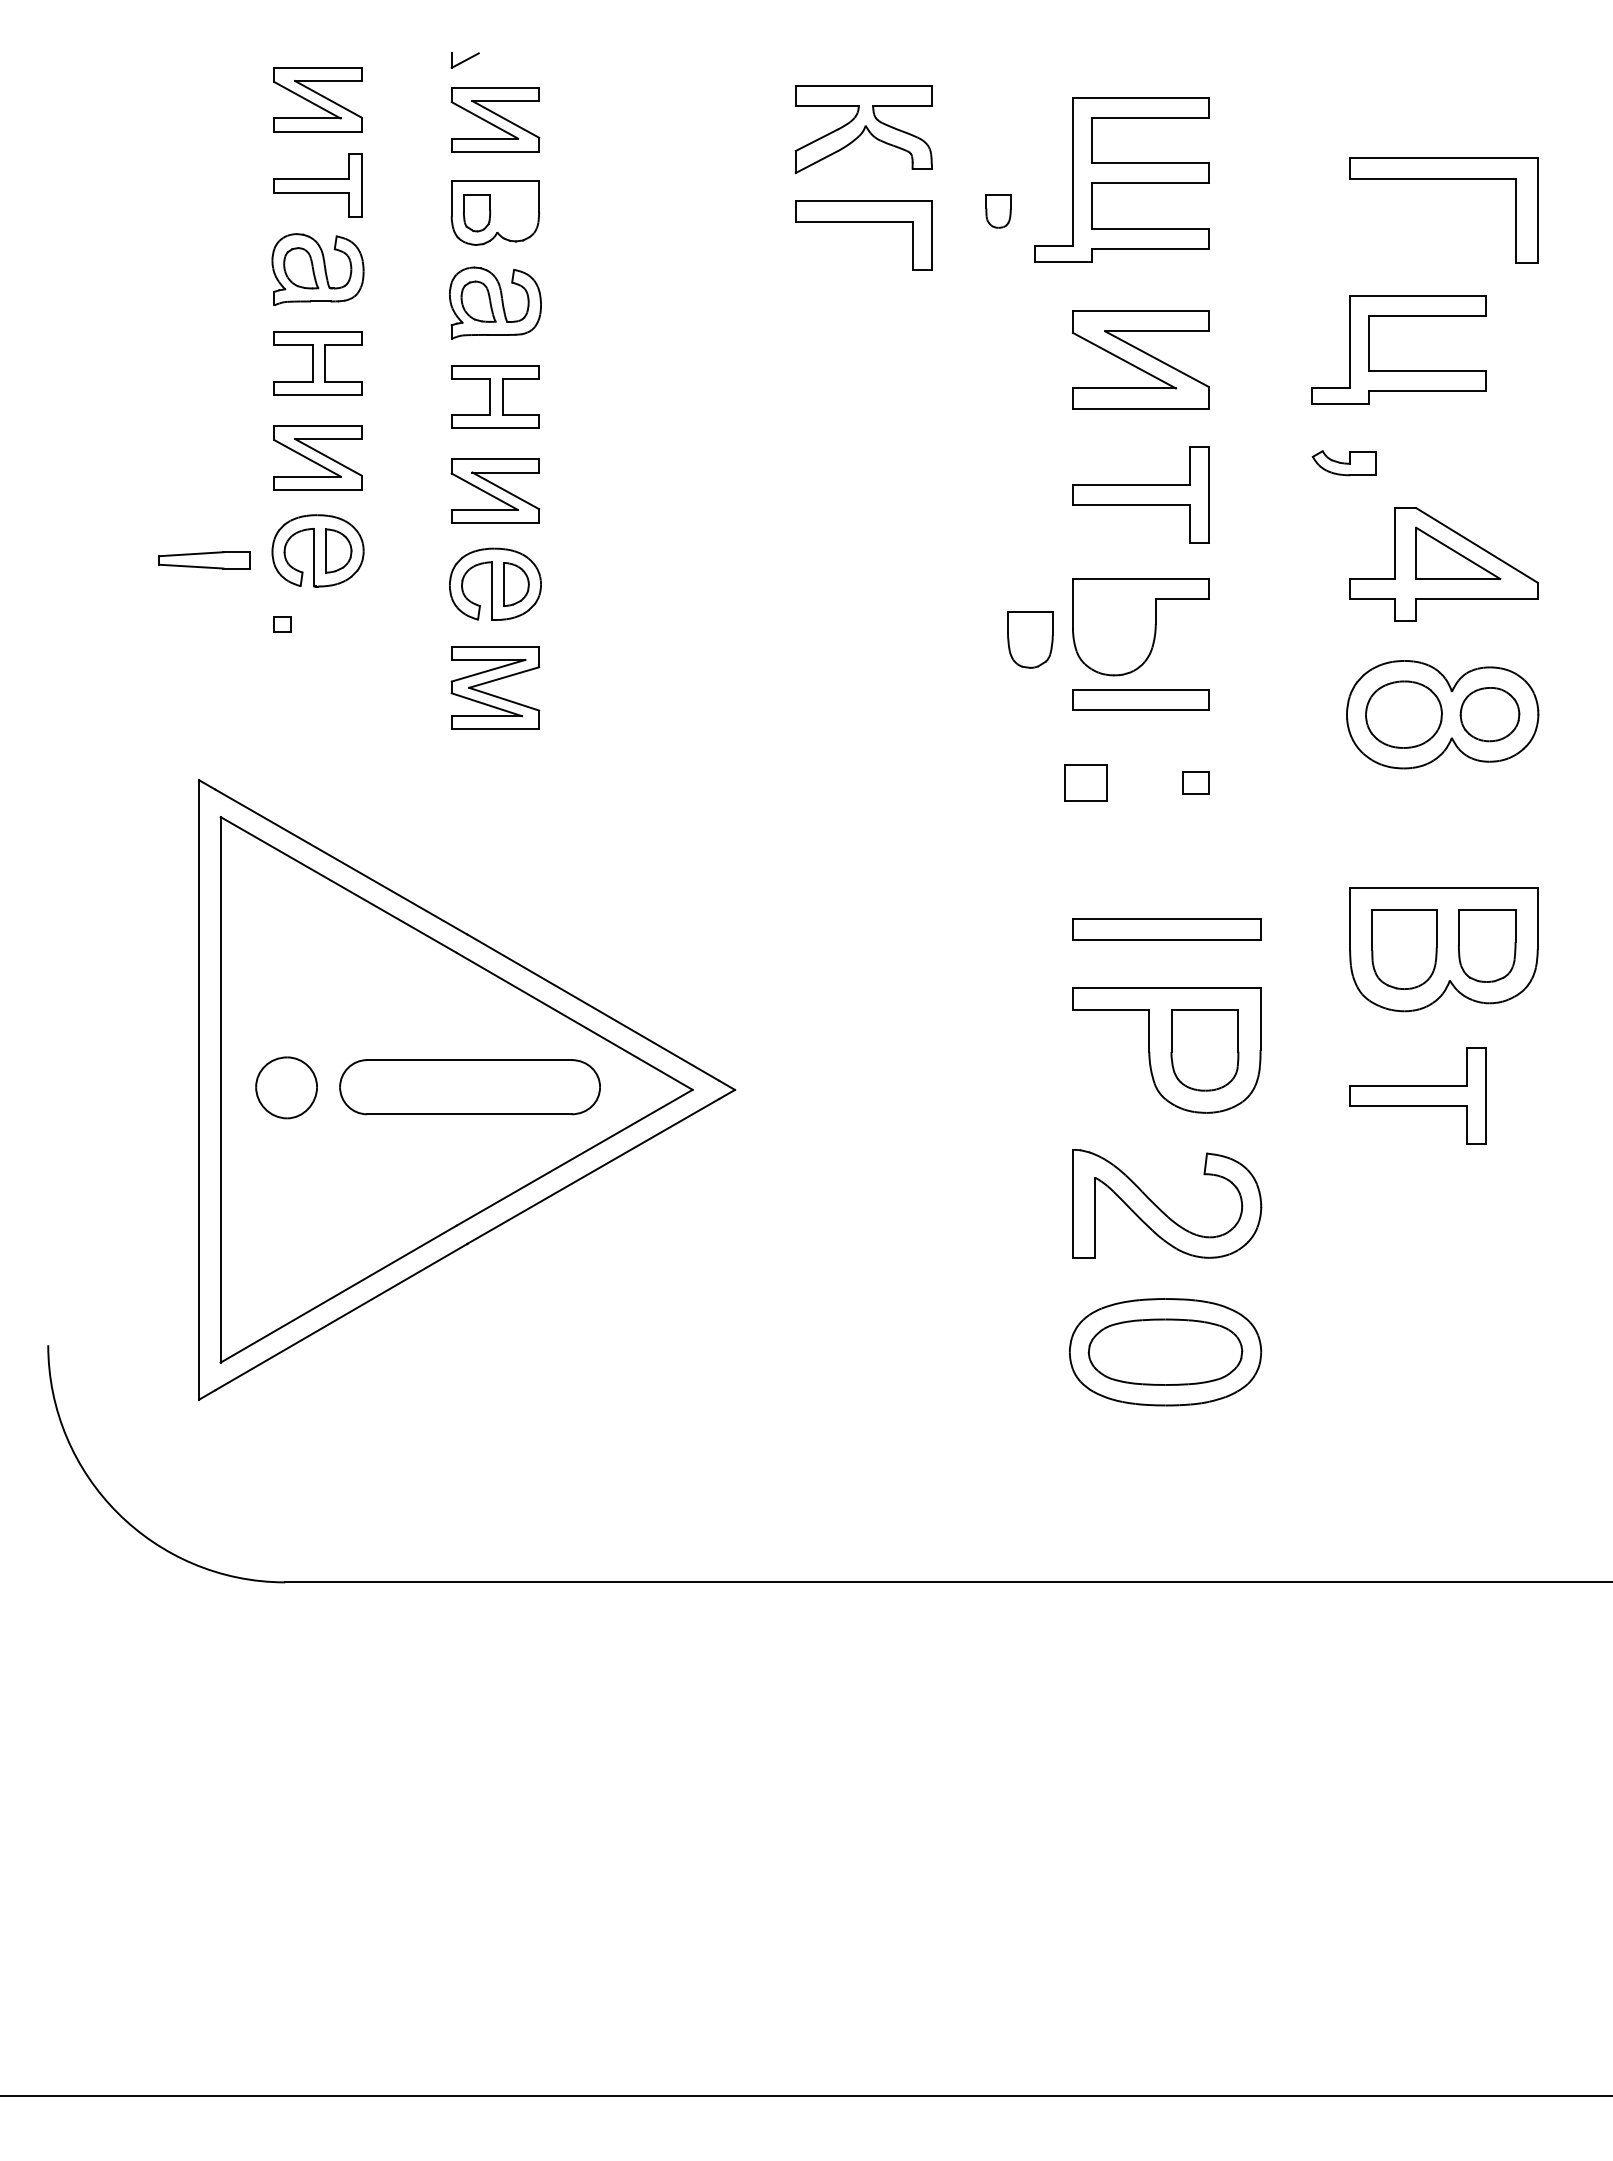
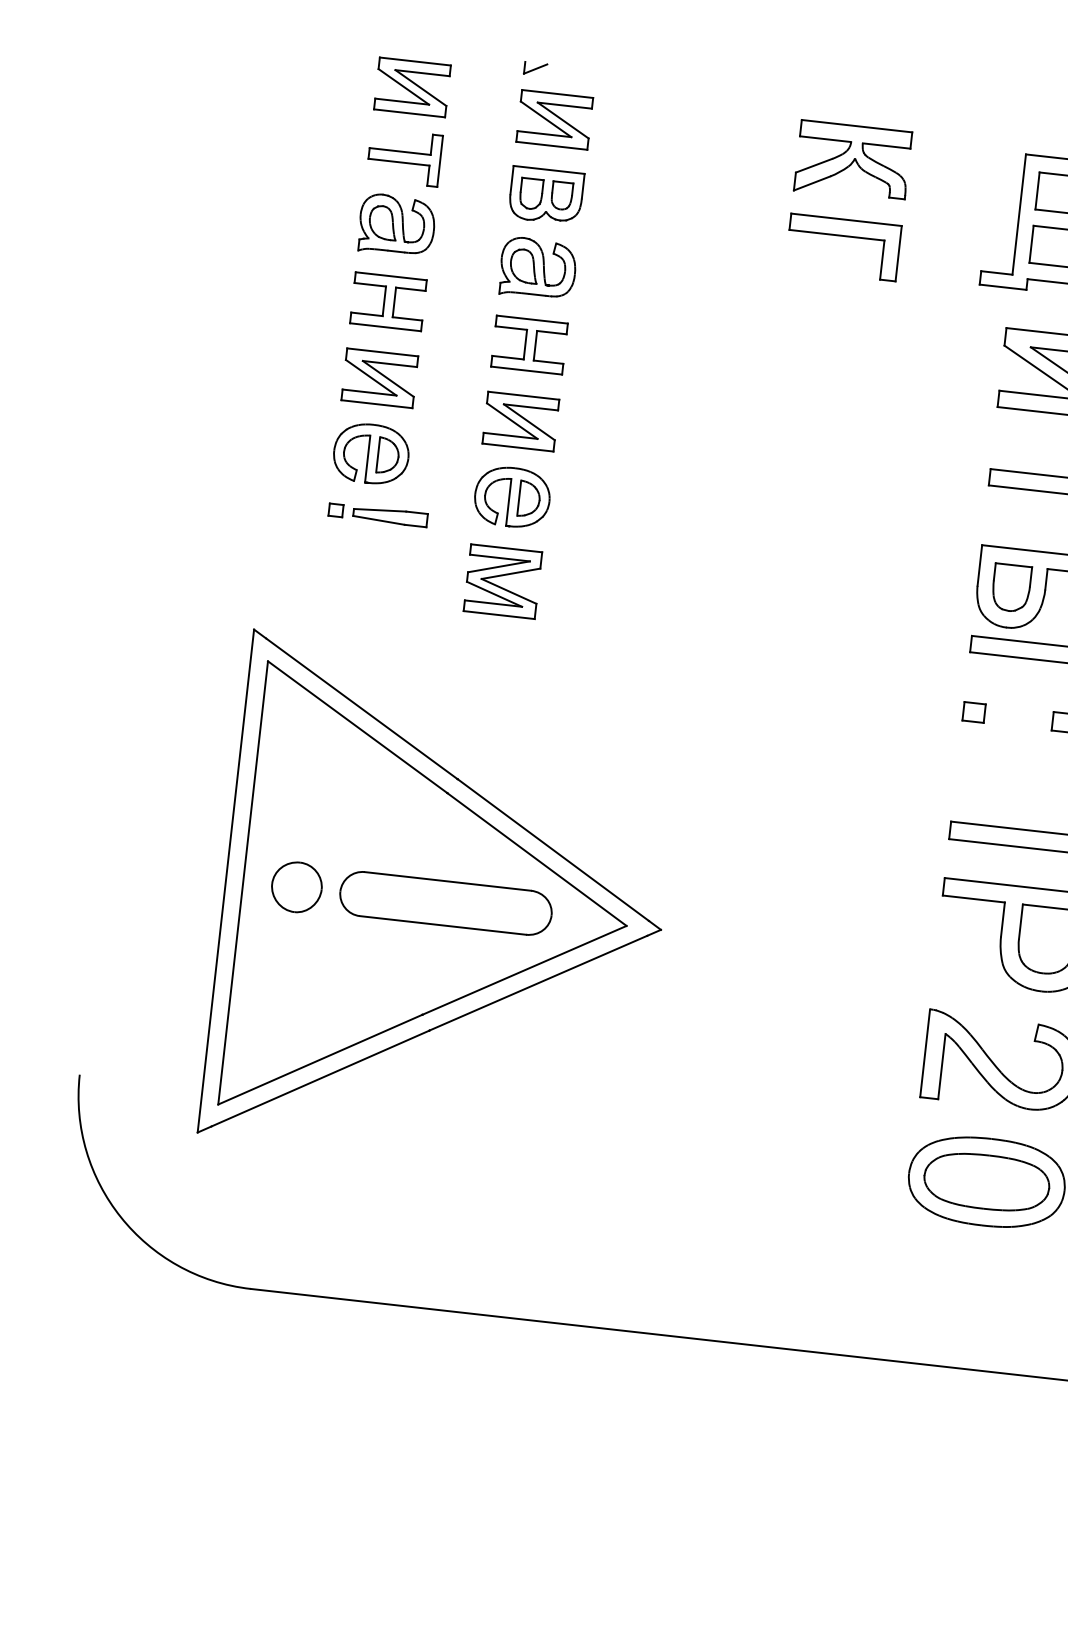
part: (998, 211) -> (561, 196), moved
part: (204, 560) -> (390, 516), moved
part: (1030, 639) -> (1011, 587), moved
part: (1085, 782) -> (973, 712), size x0.62

